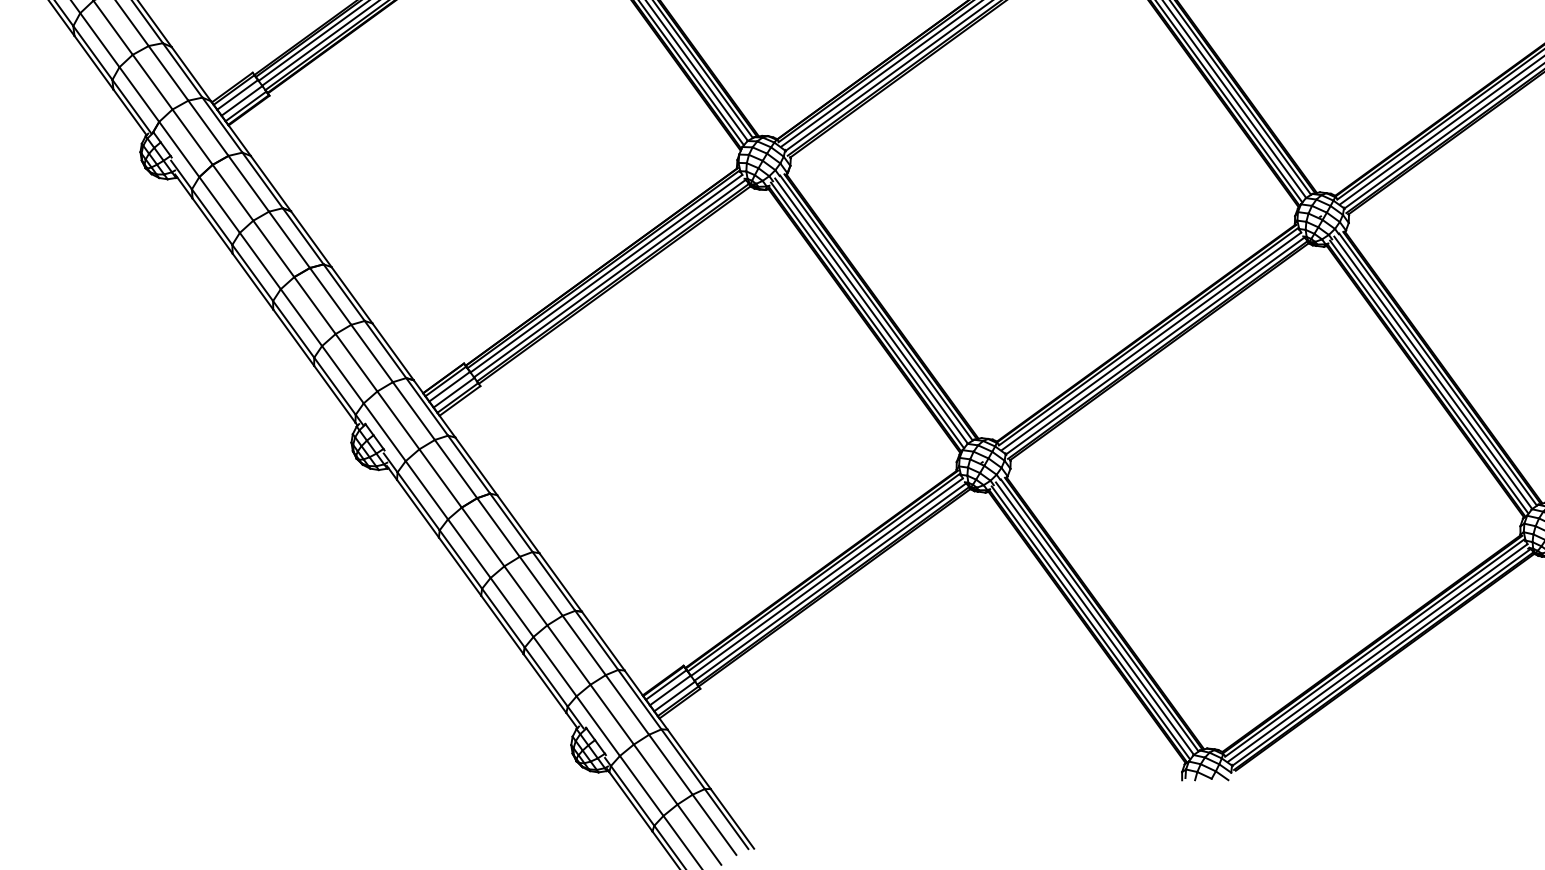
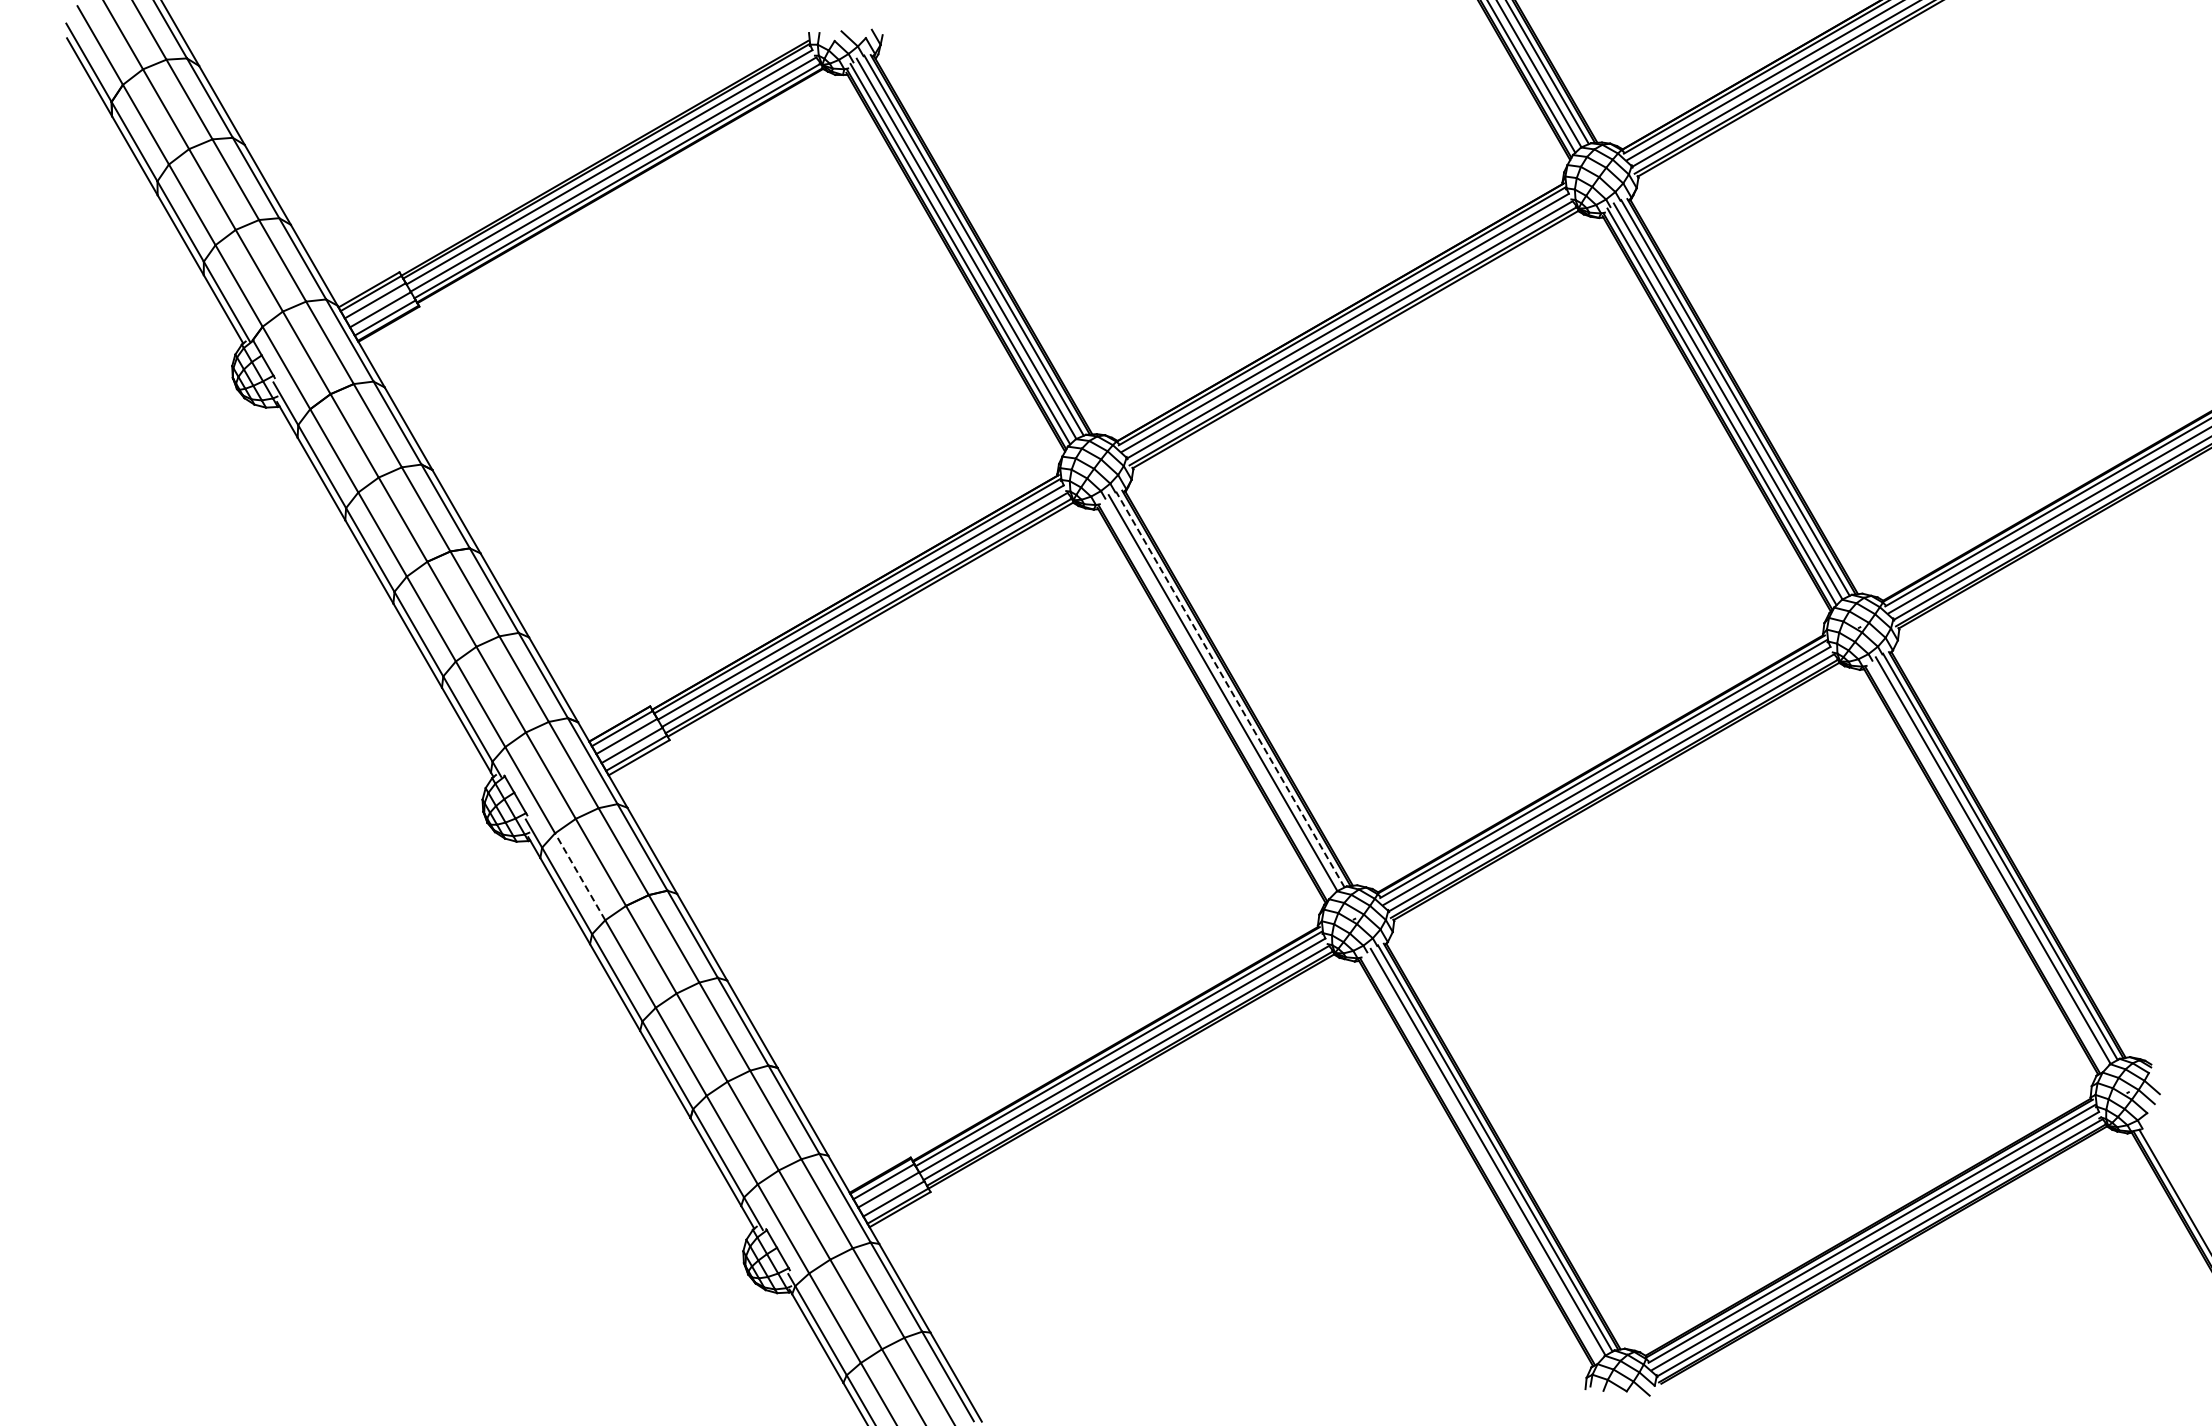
line: (876, 307) -> (1230, 689), solid -> dashed
line: (867, 315) -> (1216, 698), removed
line: (1428, 376) -> (1986, 865), removed
line: (426, 490) -> (579, 876), solid -> dashed
line: (1090, 622) -> (1481, 1157), removed

